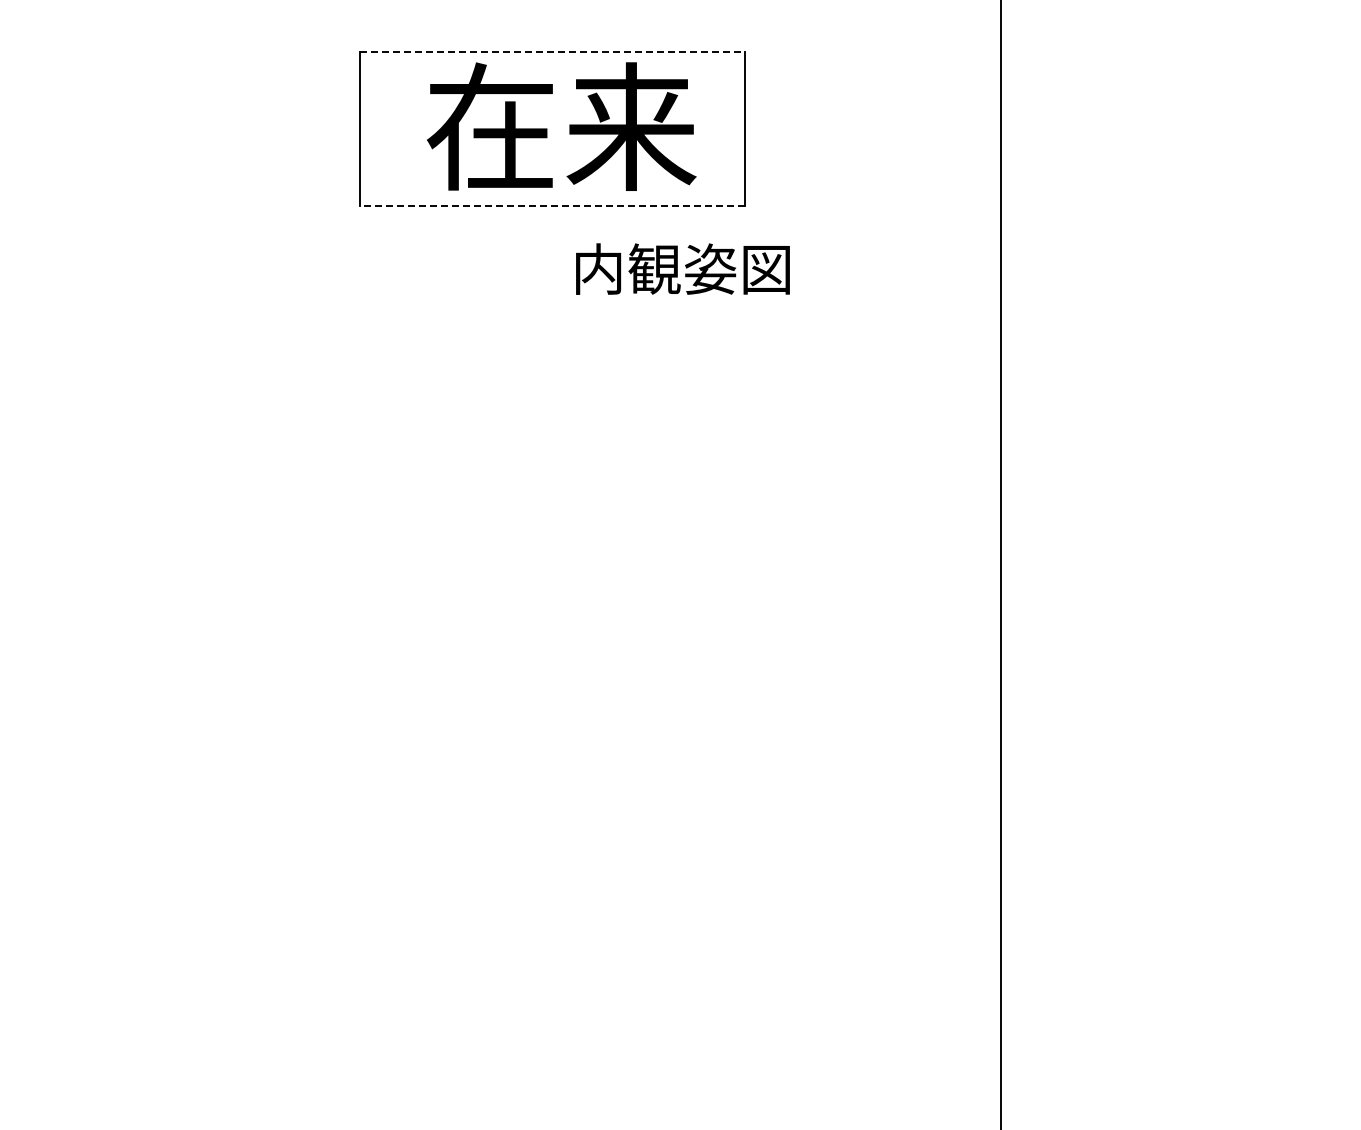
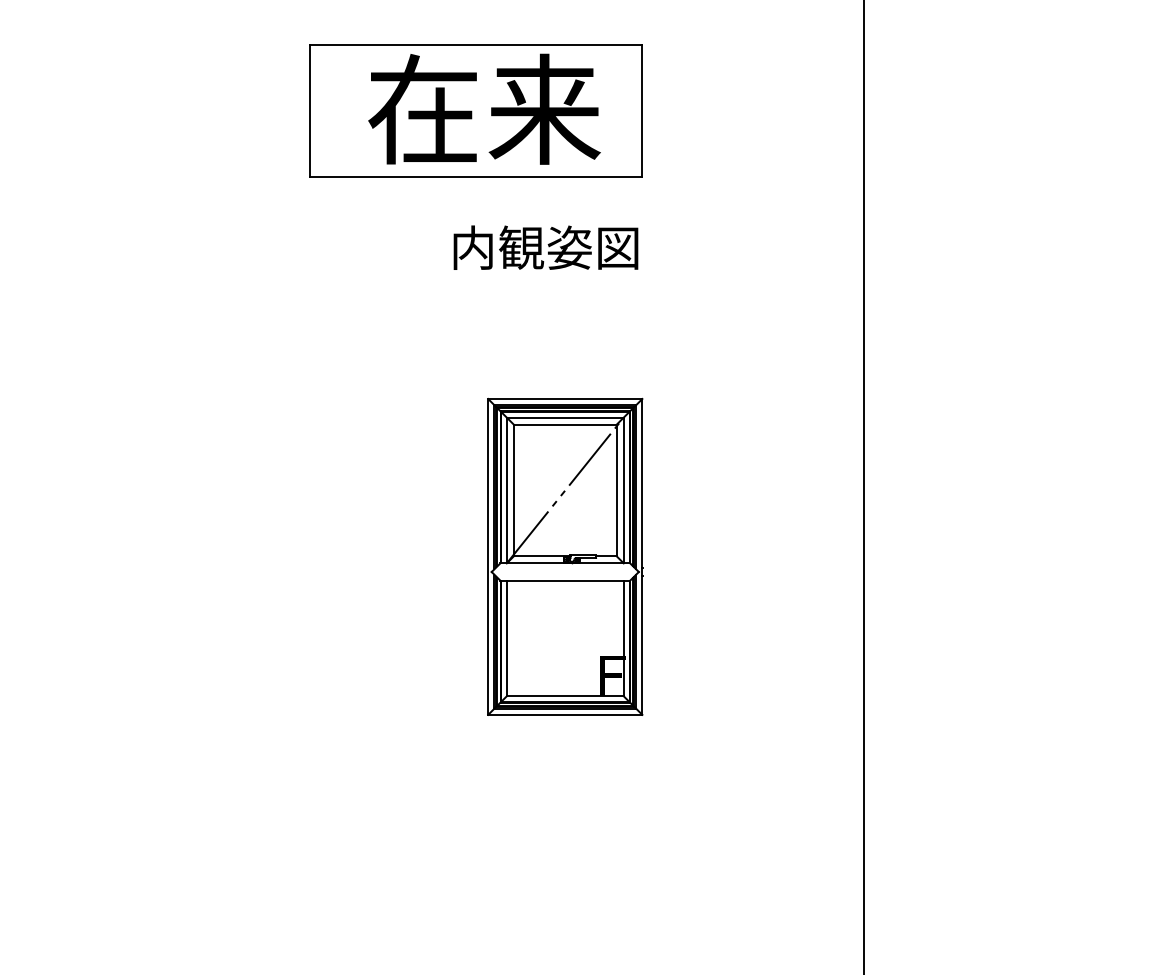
line: (552, 51) -> (476, 44), dashed -> solid
line: (552, 205) -> (476, 177), dashed -> solid
text: (682, 268) -> (545, 247), moved
part: (655, 645) -> (565, 556), added

